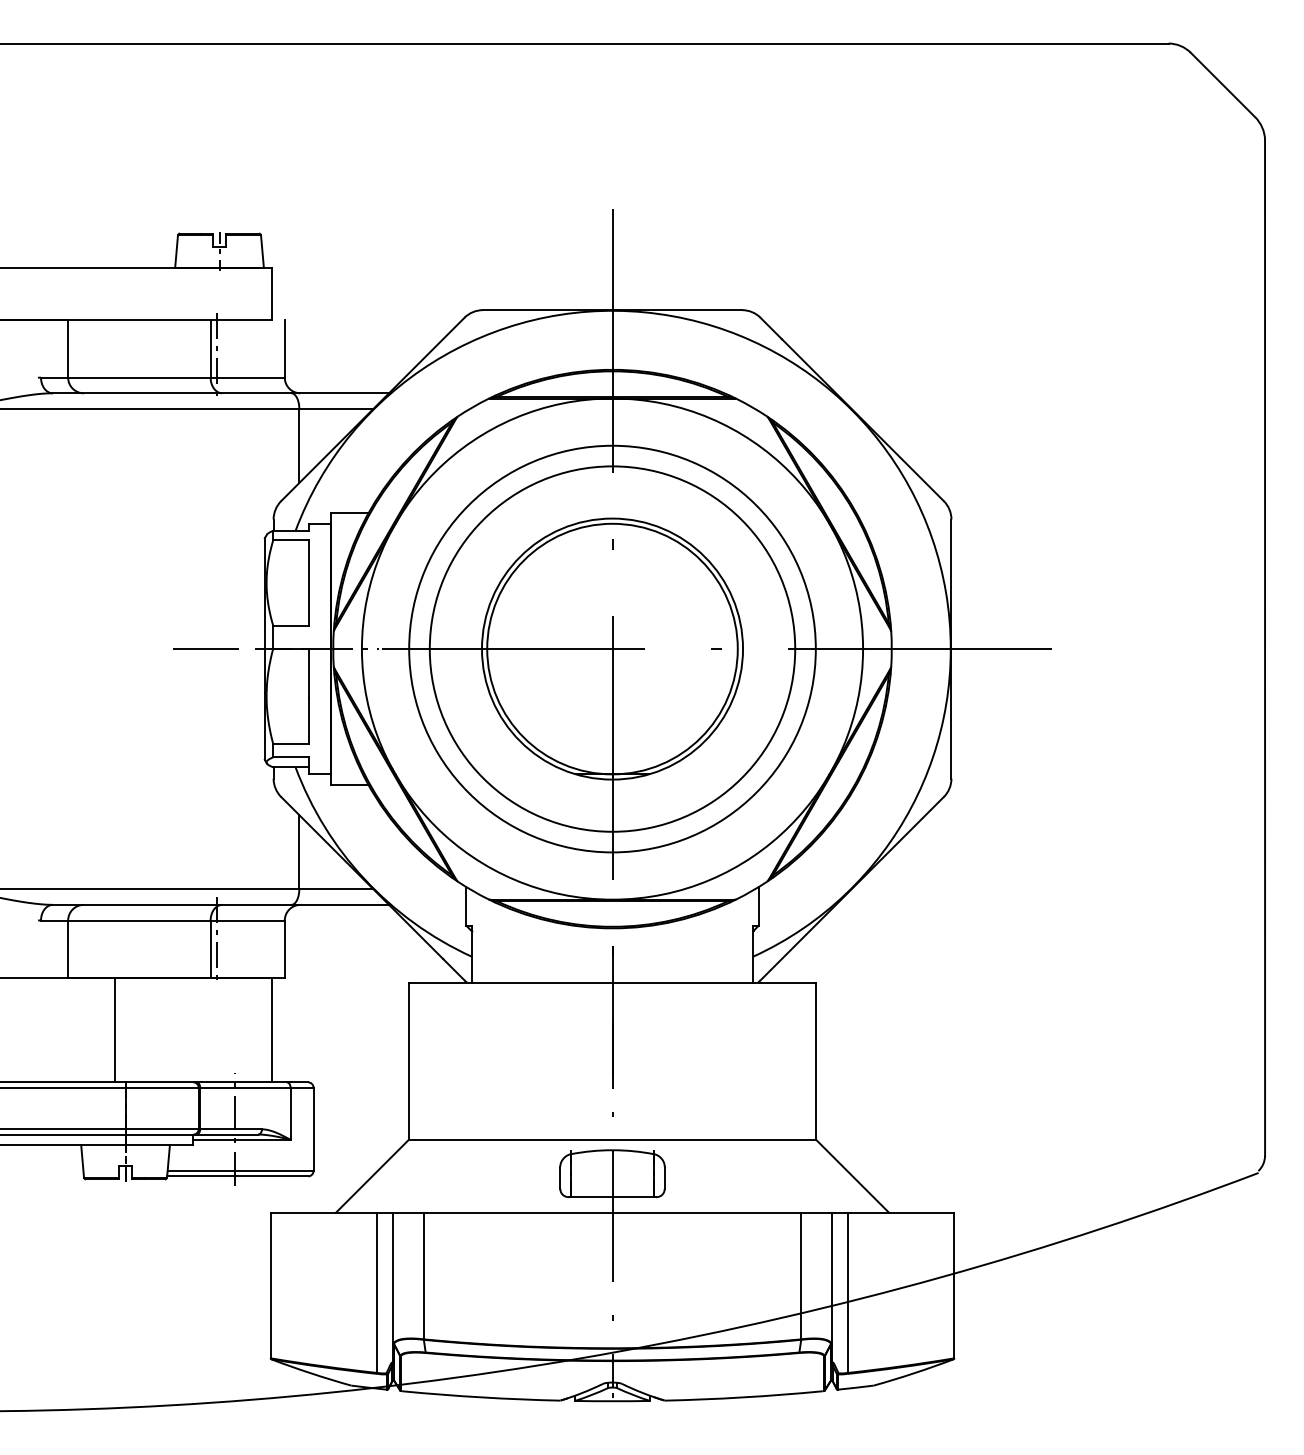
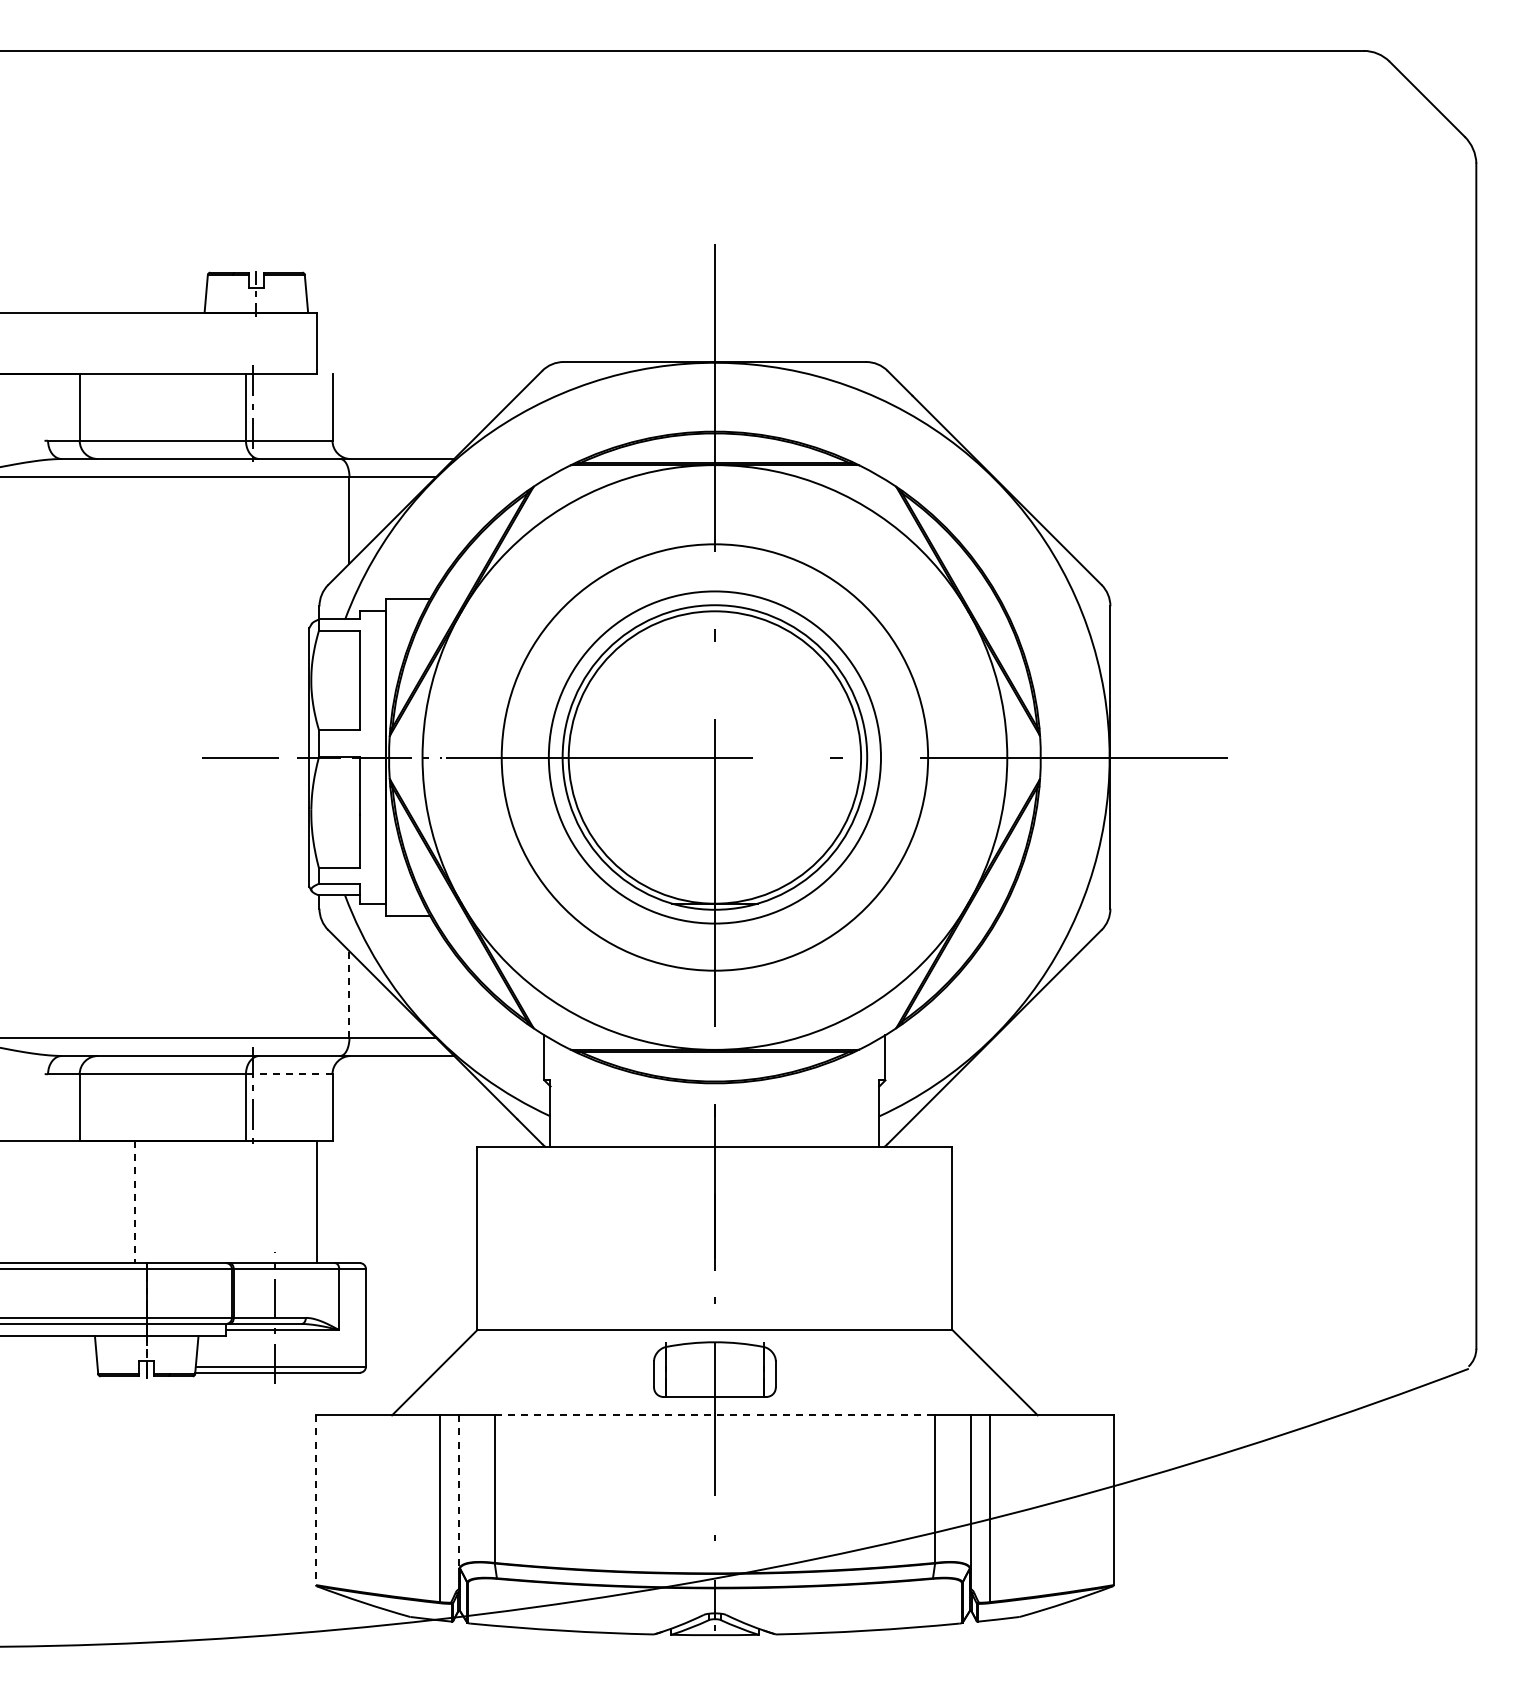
circle: (612, 649) -> (714, 757), size x0.7
line: (299, 851) -> (349, 993), solid -> dashed
line: (247, 920) -> (288, 1074), solid -> dashed
line: (115, 1030) -> (134, 1202), solid -> dashed
line: (613, 1212) -> (715, 1415), solid -> dashed
line: (393, 1278) -> (459, 1492), solid -> dashed
line: (270, 1285) -> (315, 1500), solid -> dashed

